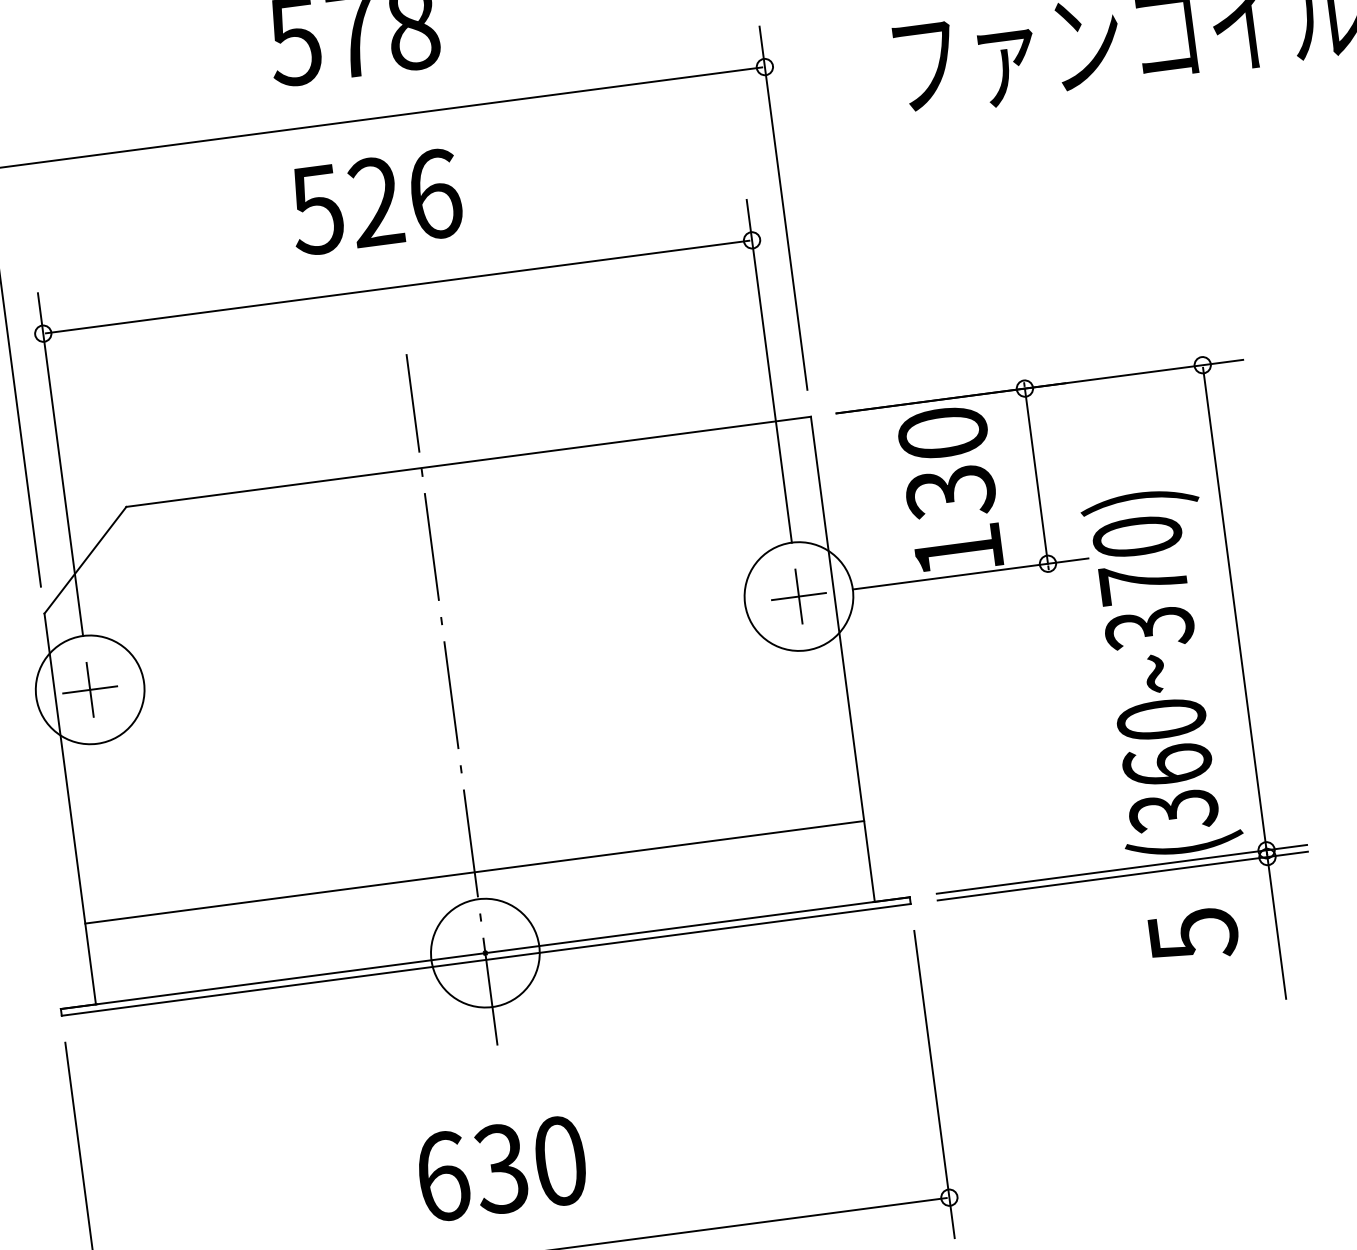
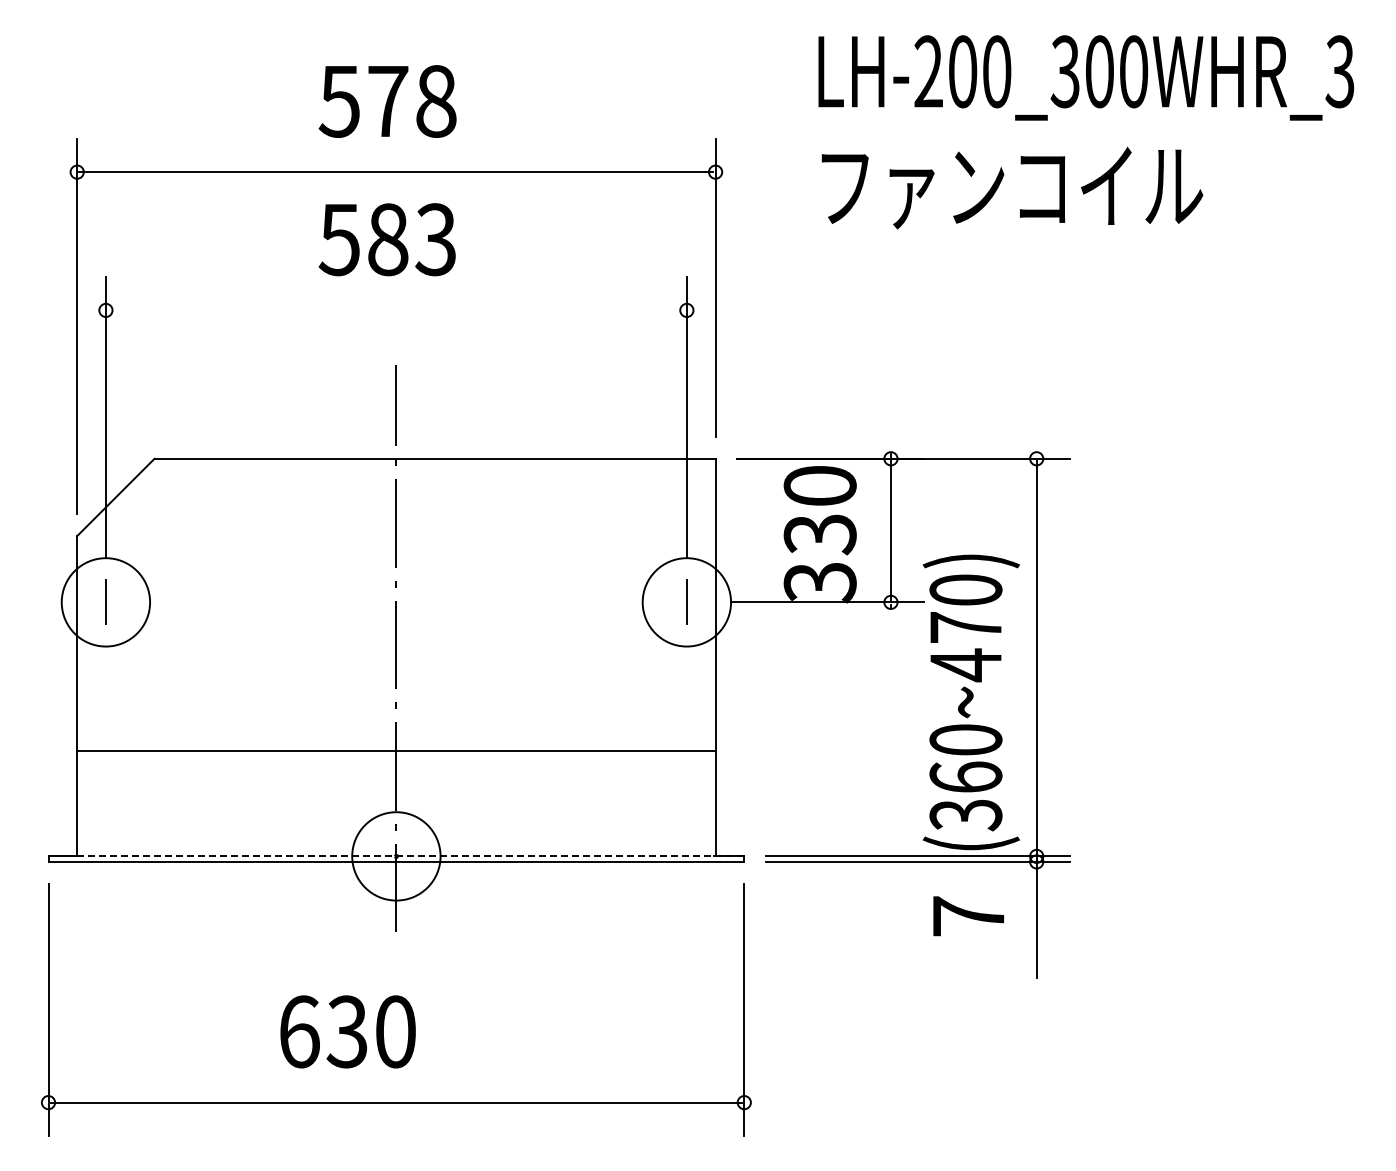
text: (405, 197) -> (412, 239), 526 -> 583
line: (397, 287) -> (396, 310), removed
text: (957, 552) -> (819, 583), 130 -> 330
line: (798, 596) -> (686, 602), removed
text: (1149, 628) -> (965, 665), (360~370) -> (360~470)
line: (89, 690) -> (105, 602), removed
line: (474, 872) -> (396, 751), moved
text: (1194, 934) -> (969, 916), 5 -> 7
line: (485, 953) -> (396, 856), solid -> dashed
text: (501, 1168) -> (347, 1031), moved

